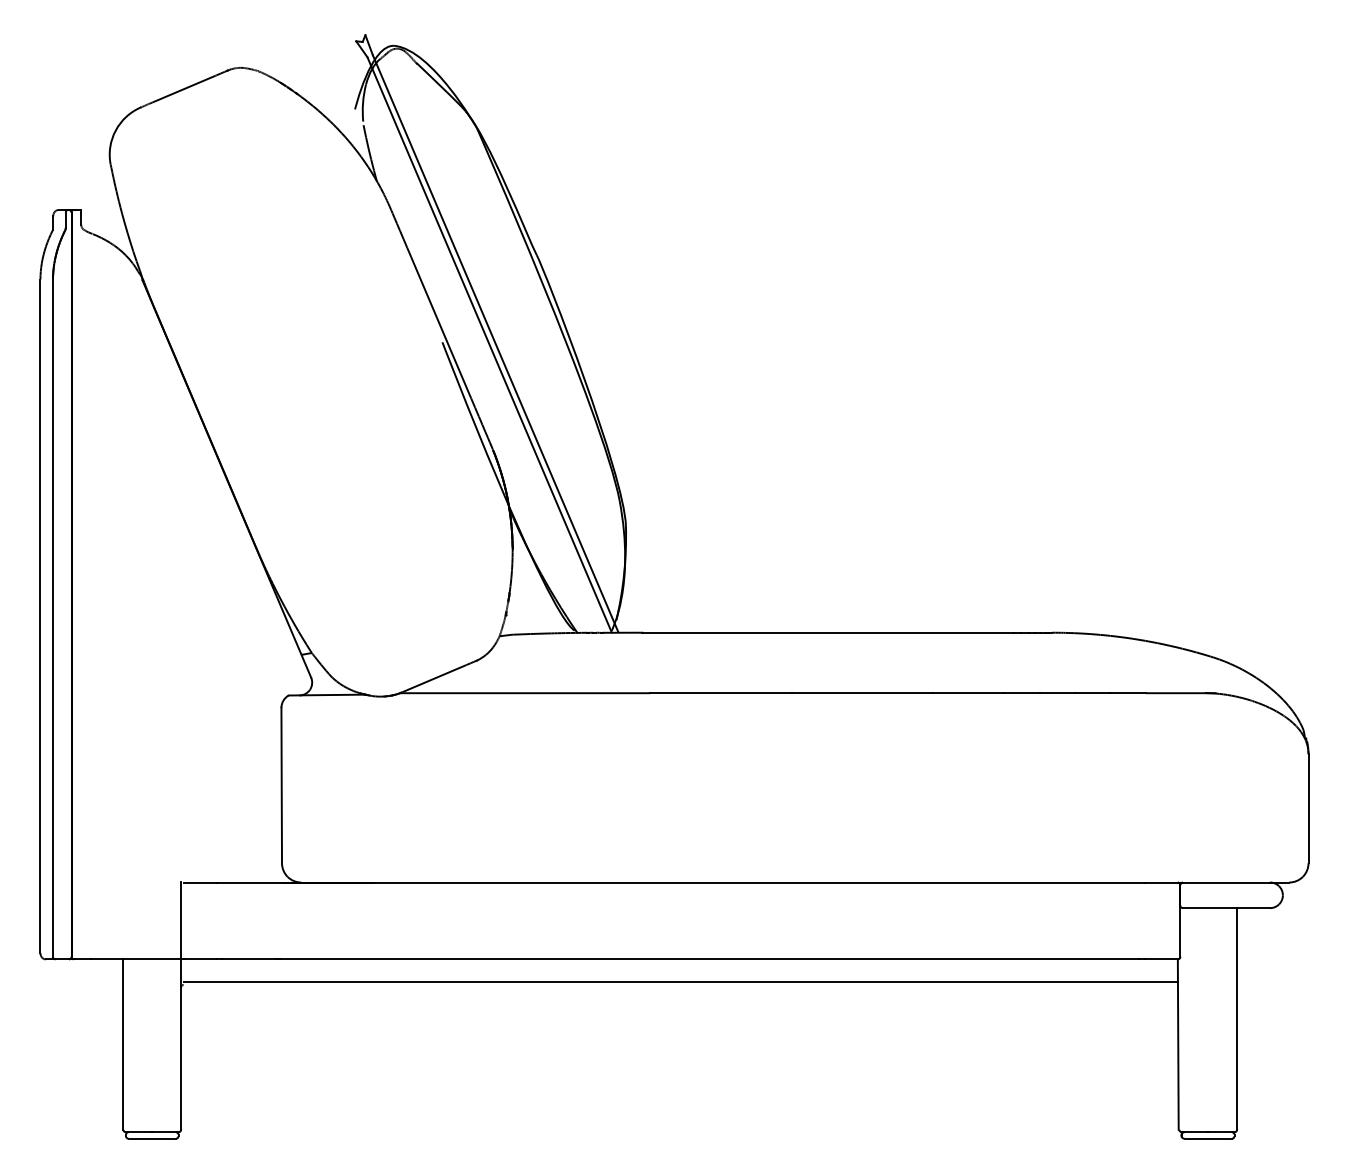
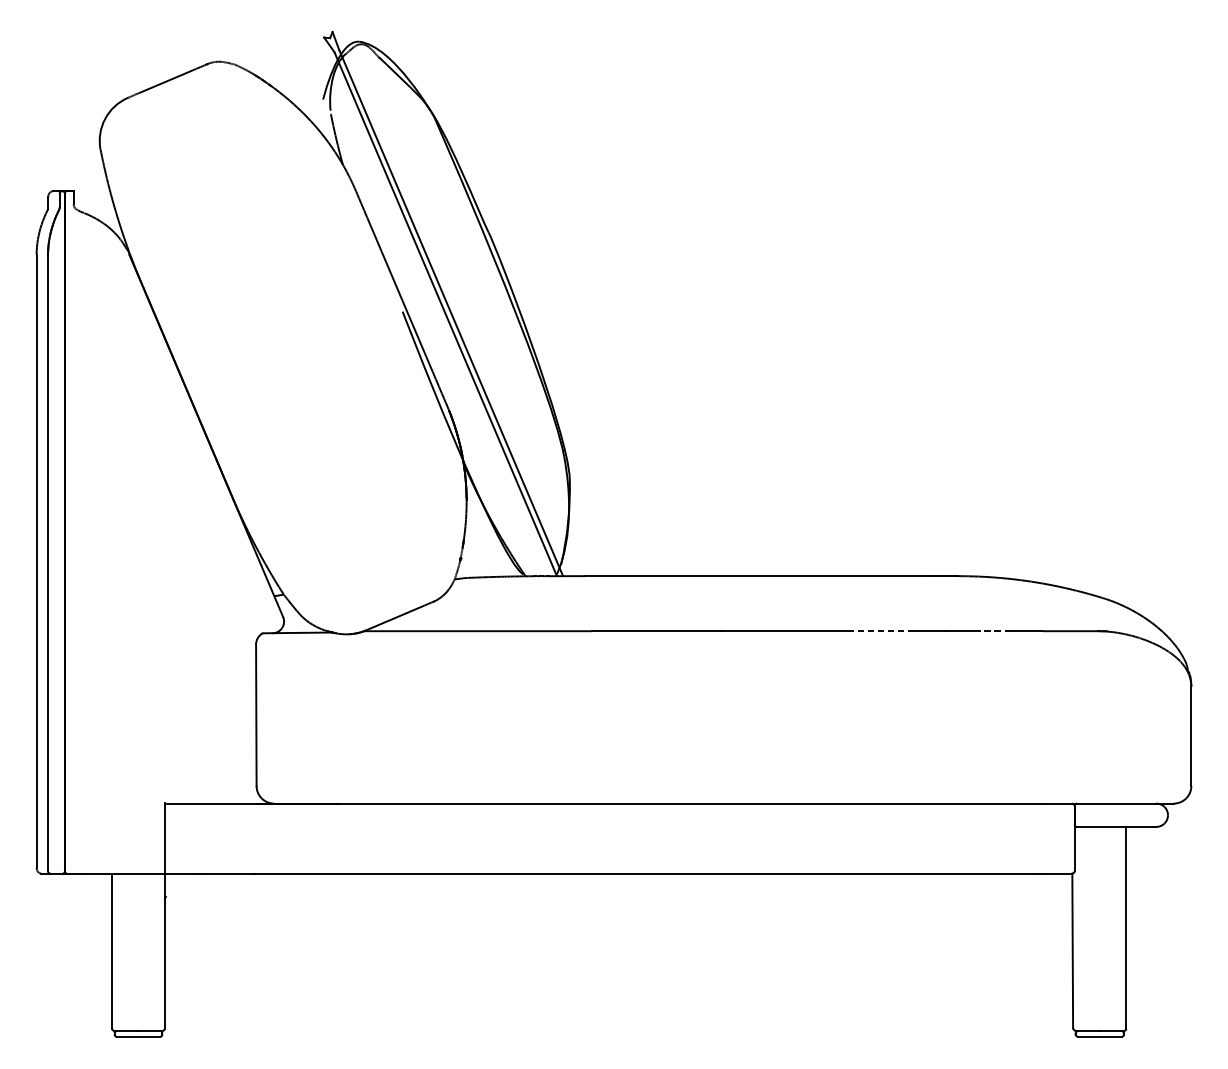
line: (968, 693) -> (881, 631), solid -> dashed
line: (1092, 693) -> (994, 631), solid -> dashed
line: (680, 982) -> (619, 894), removed

